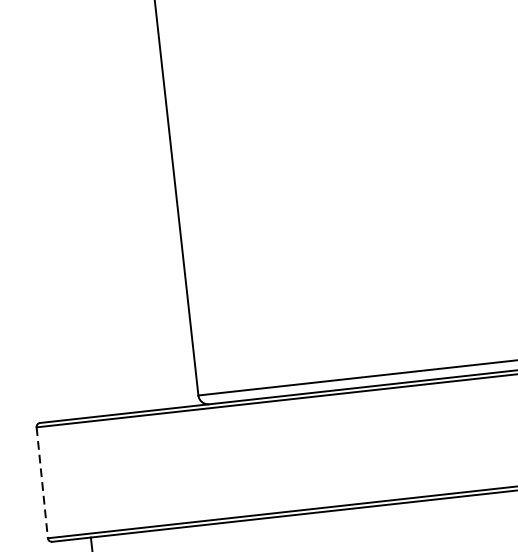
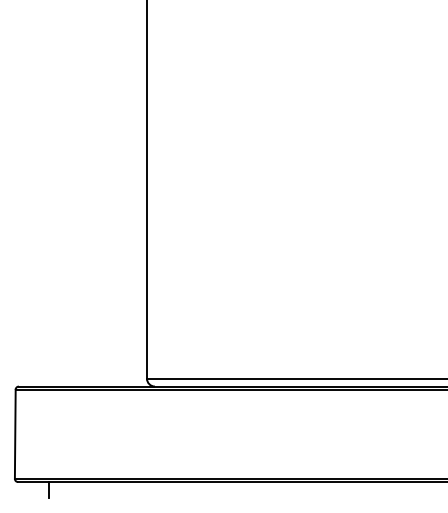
line: (42, 483) -> (15, 434), dashed -> solid

